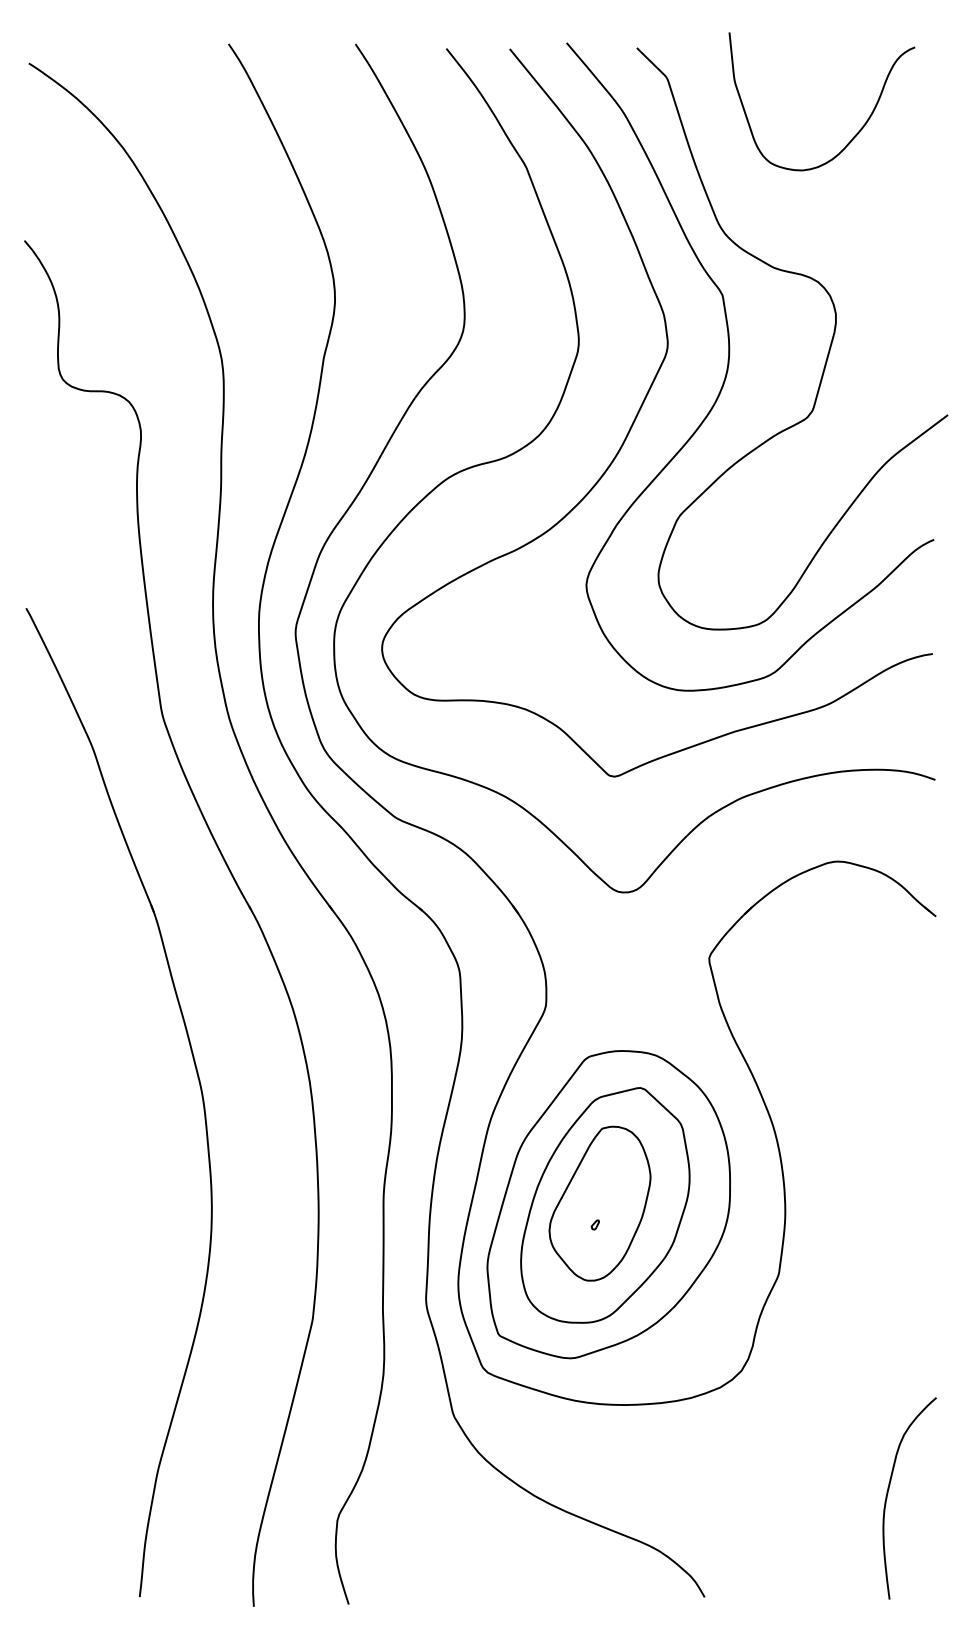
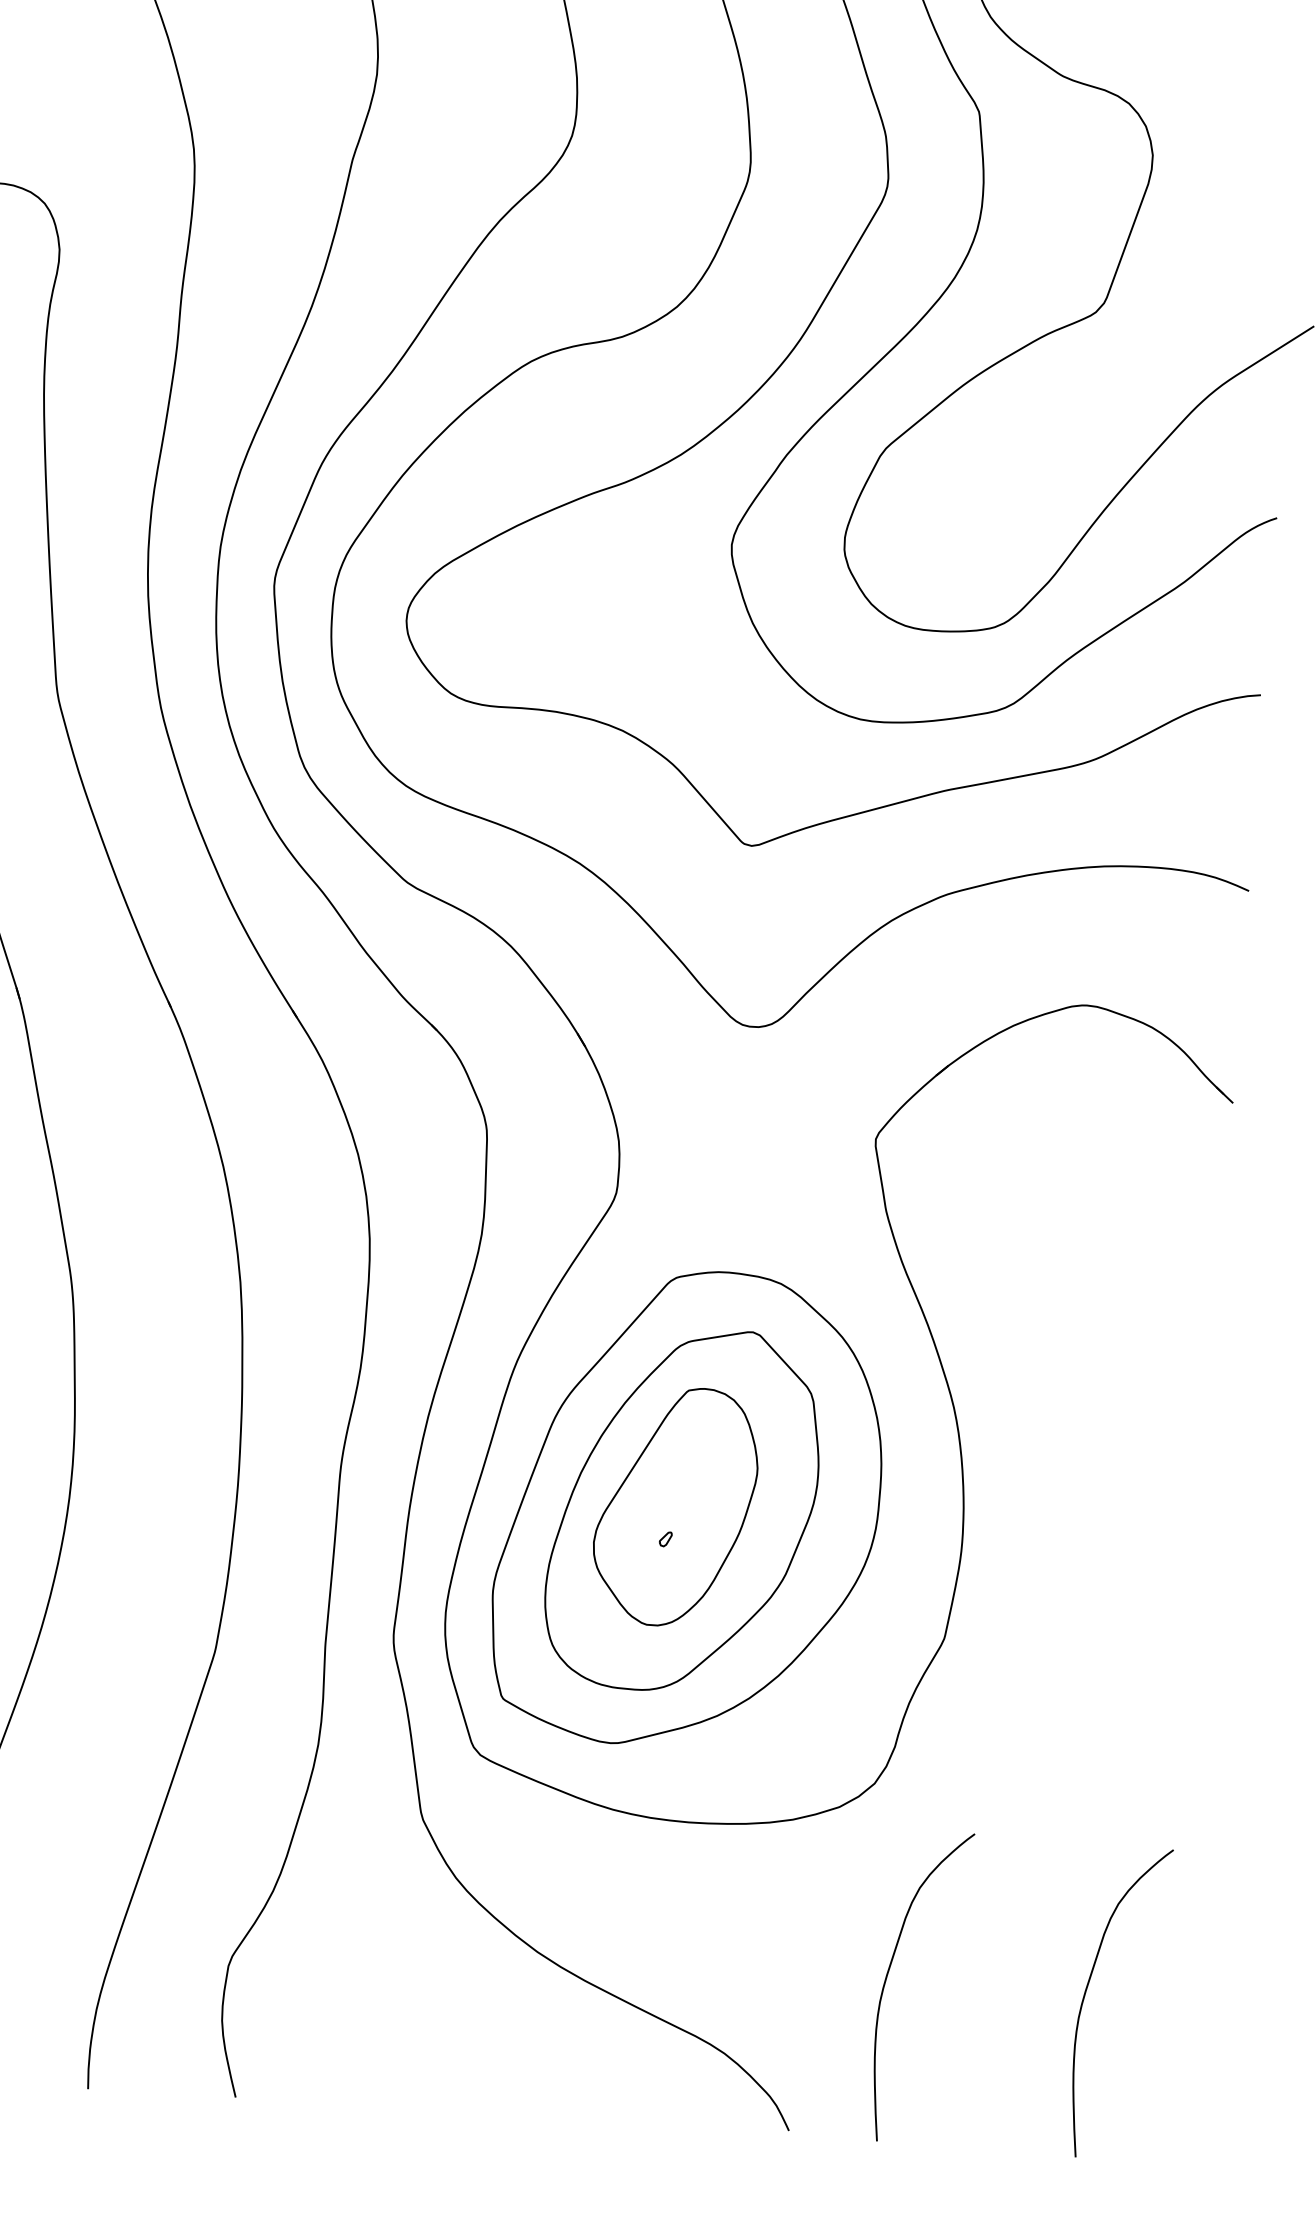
curve: (760, 1493) -> (888, 1976), added

